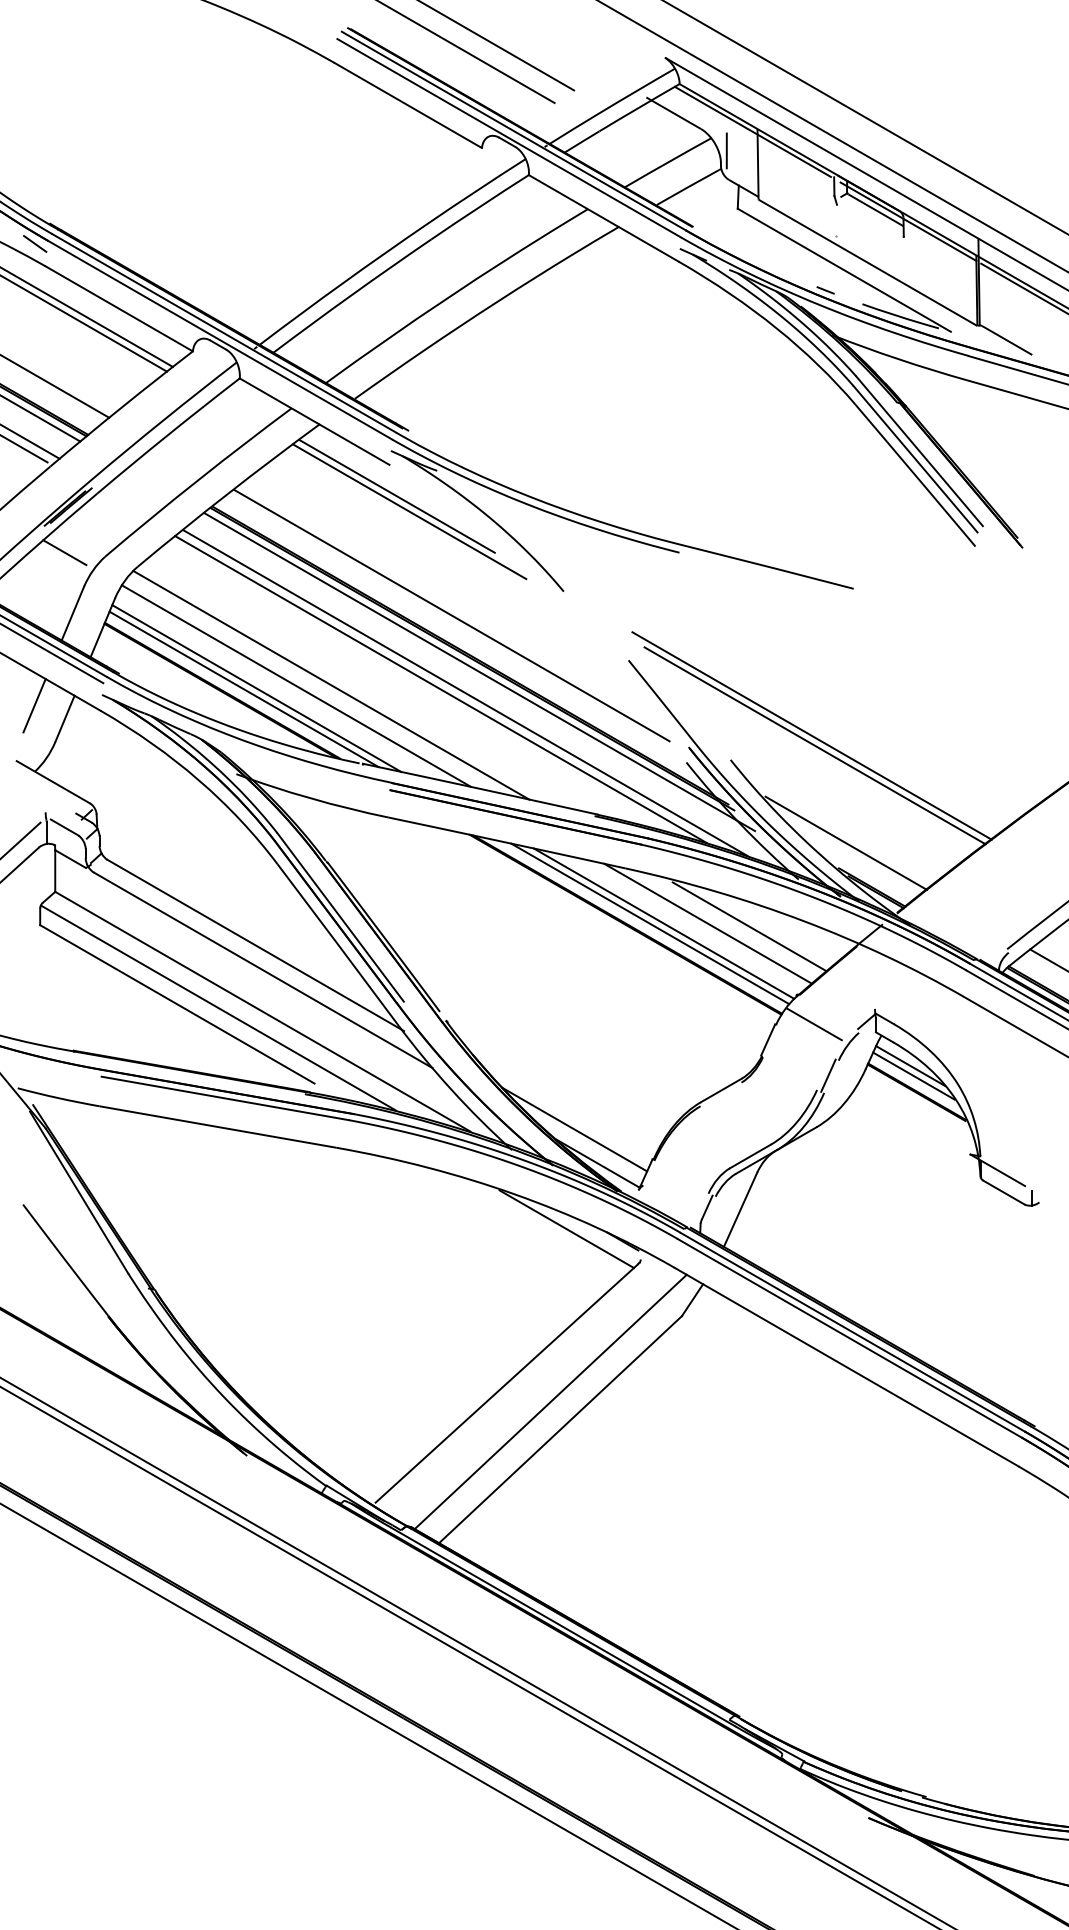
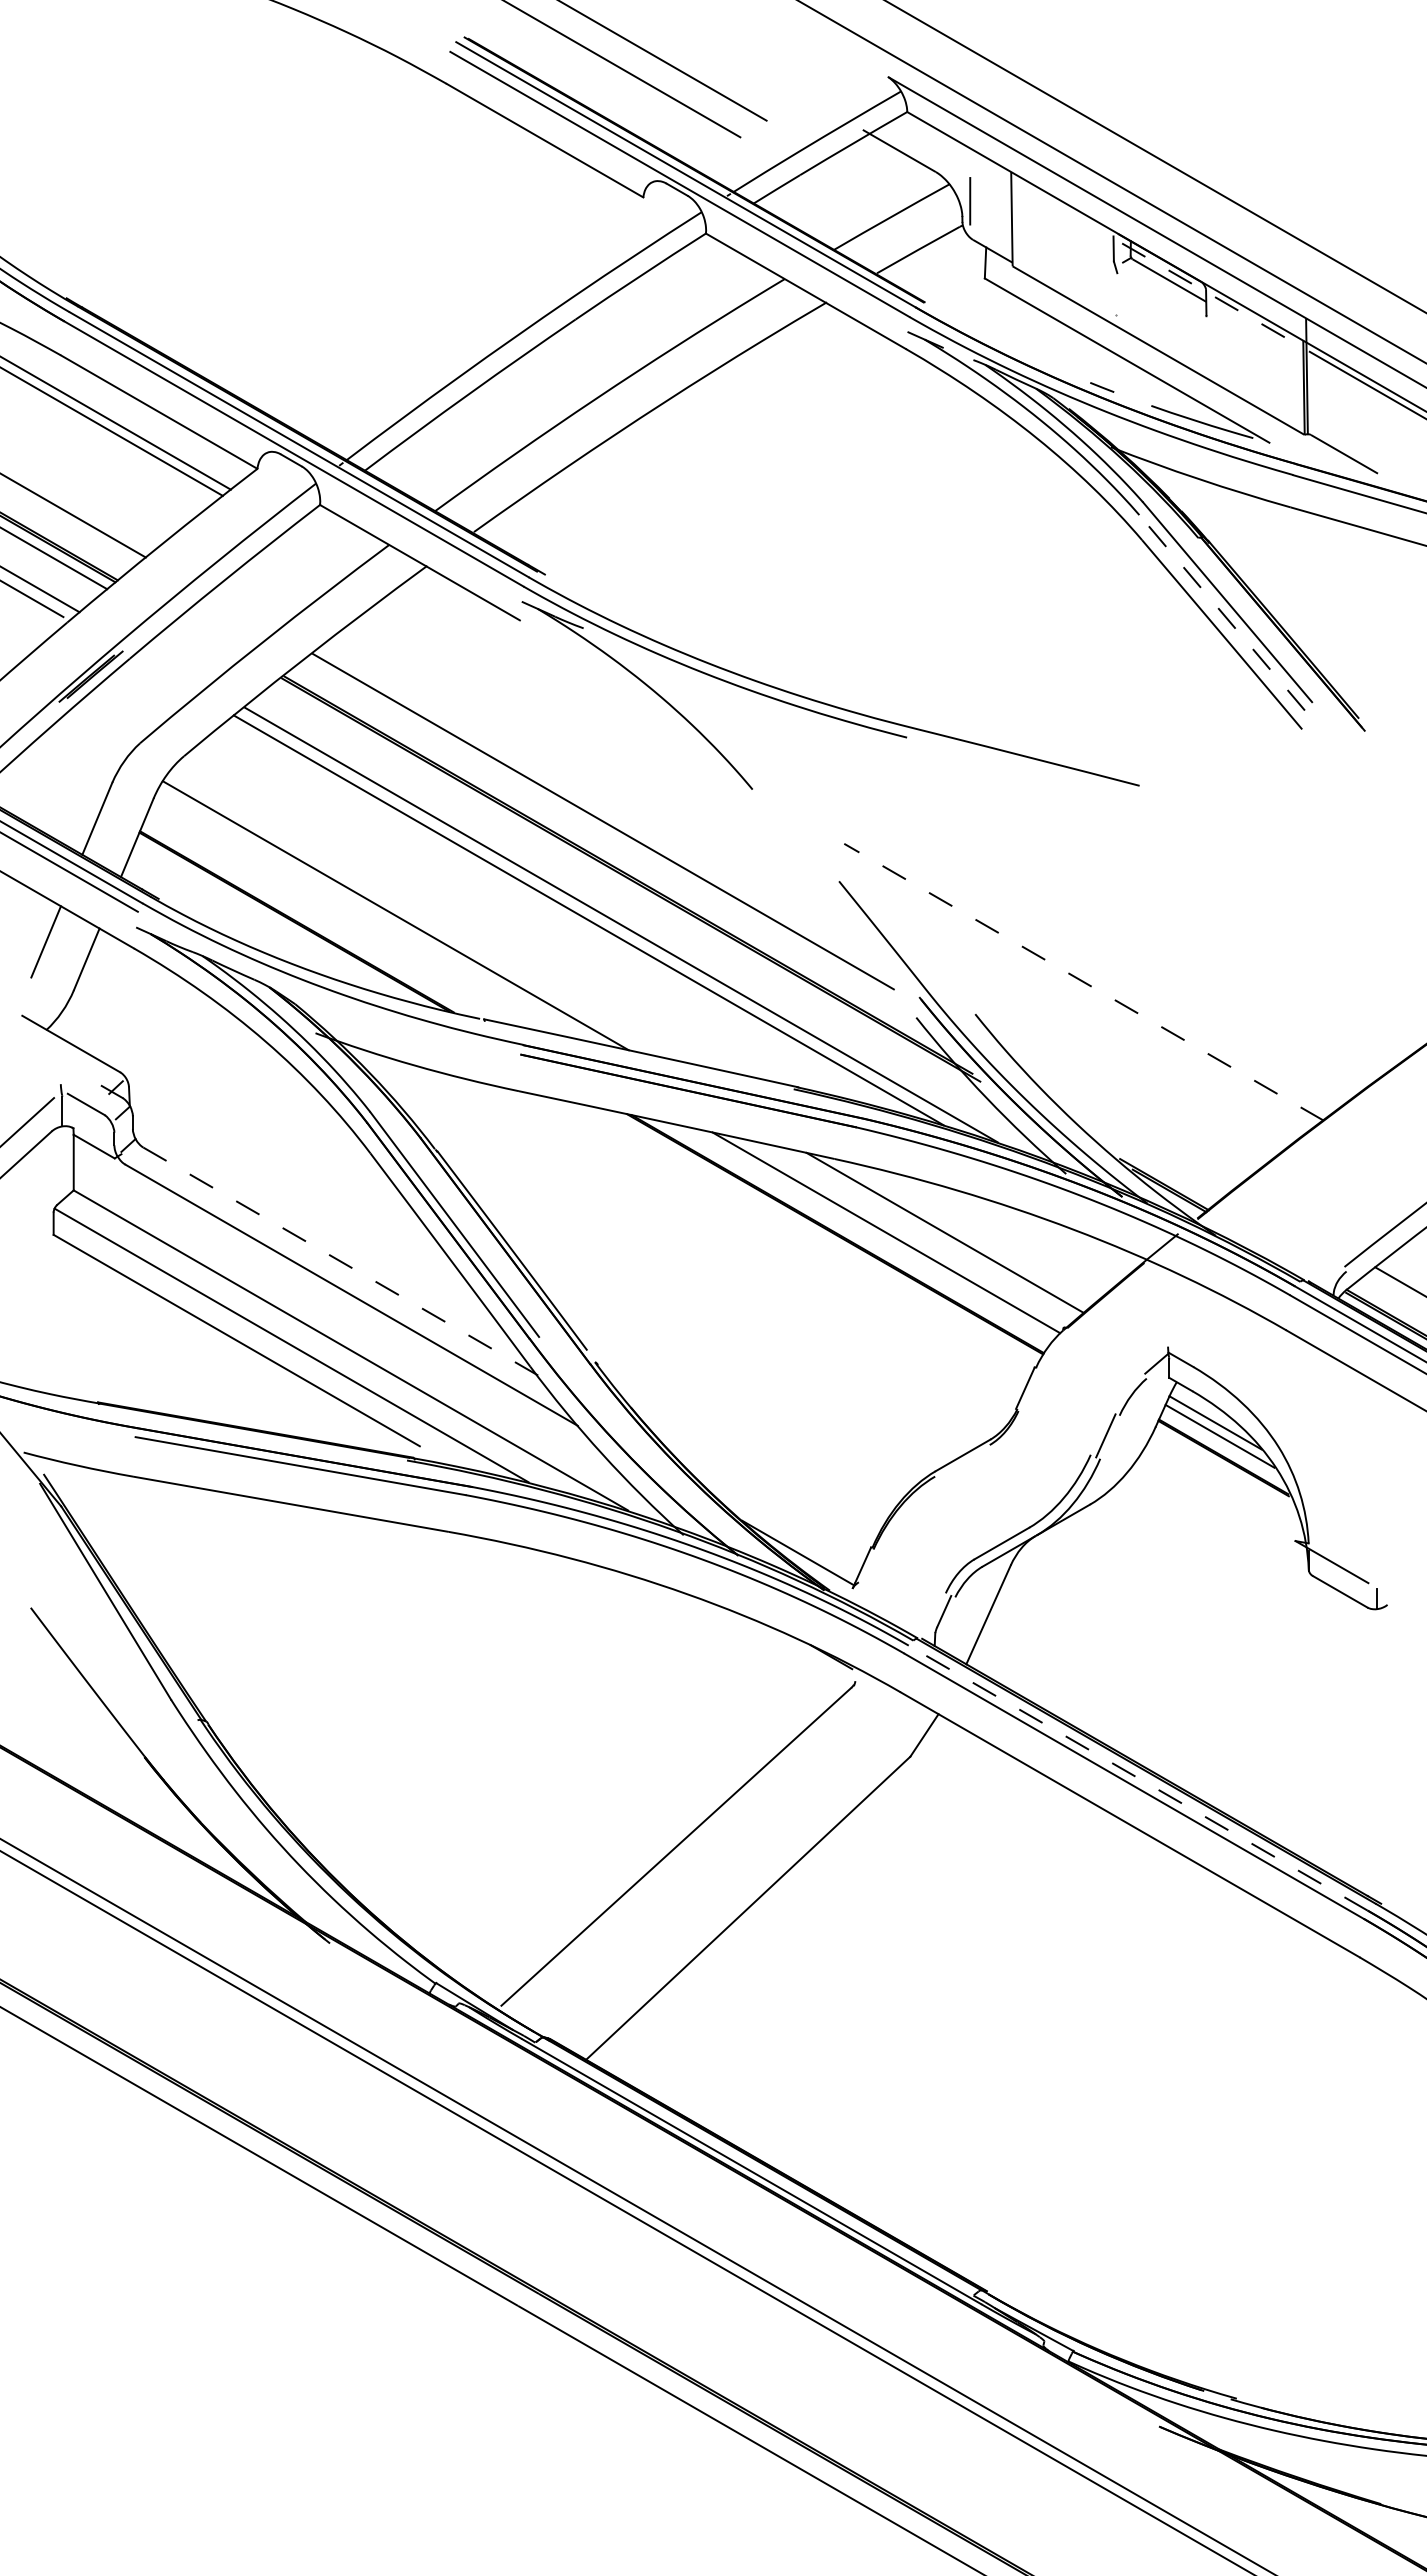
line: (752, 131) -> (1004, 175), removed
line: (908, 221) -> (1212, 295), solid -> dashed
line: (34, 243) -> (46, 325), removed
line: (915, 458) -> (1221, 612), solid -> dashed
line: (396, 496) -> (529, 662), removed
line: (409, 511) -> (546, 682), removed
line: (64, 552) -> (86, 737), removed
line: (479, 672) -> (640, 897), removed
line: (330, 685) -> (441, 914), removed
line: (243, 688) -> (325, 919), removed
line: (256, 688) -> (342, 918), removed
line: (812, 736) -> (1084, 982), solid -> dashed
line: (814, 745) -> (1087, 994), removed
line: (846, 843) -> (1129, 1125), removed
line: (649, 924) -> (867, 1233), removed
line: (749, 926) -> (1000, 1236), removed
line: (255, 945) -> (341, 1261), solid -> dashed
line: (813, 1024) -> (1086, 1367), removed
line: (574, 1129) -> (766, 1507), removed
line: (566, 1229) -> (756, 1640), removed
line: (852, 1332) -> (1138, 1778), solid -> dashed
line: (550, 1402) -> (734, 1871), removed

